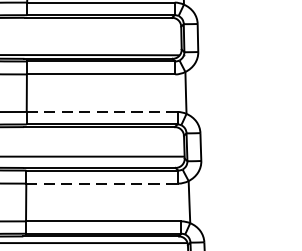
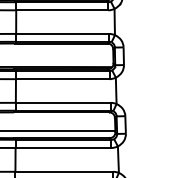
line: (102, 111) -> (63, 102), dashed -> solid
line: (102, 184) -> (63, 148), dashed -> solid

